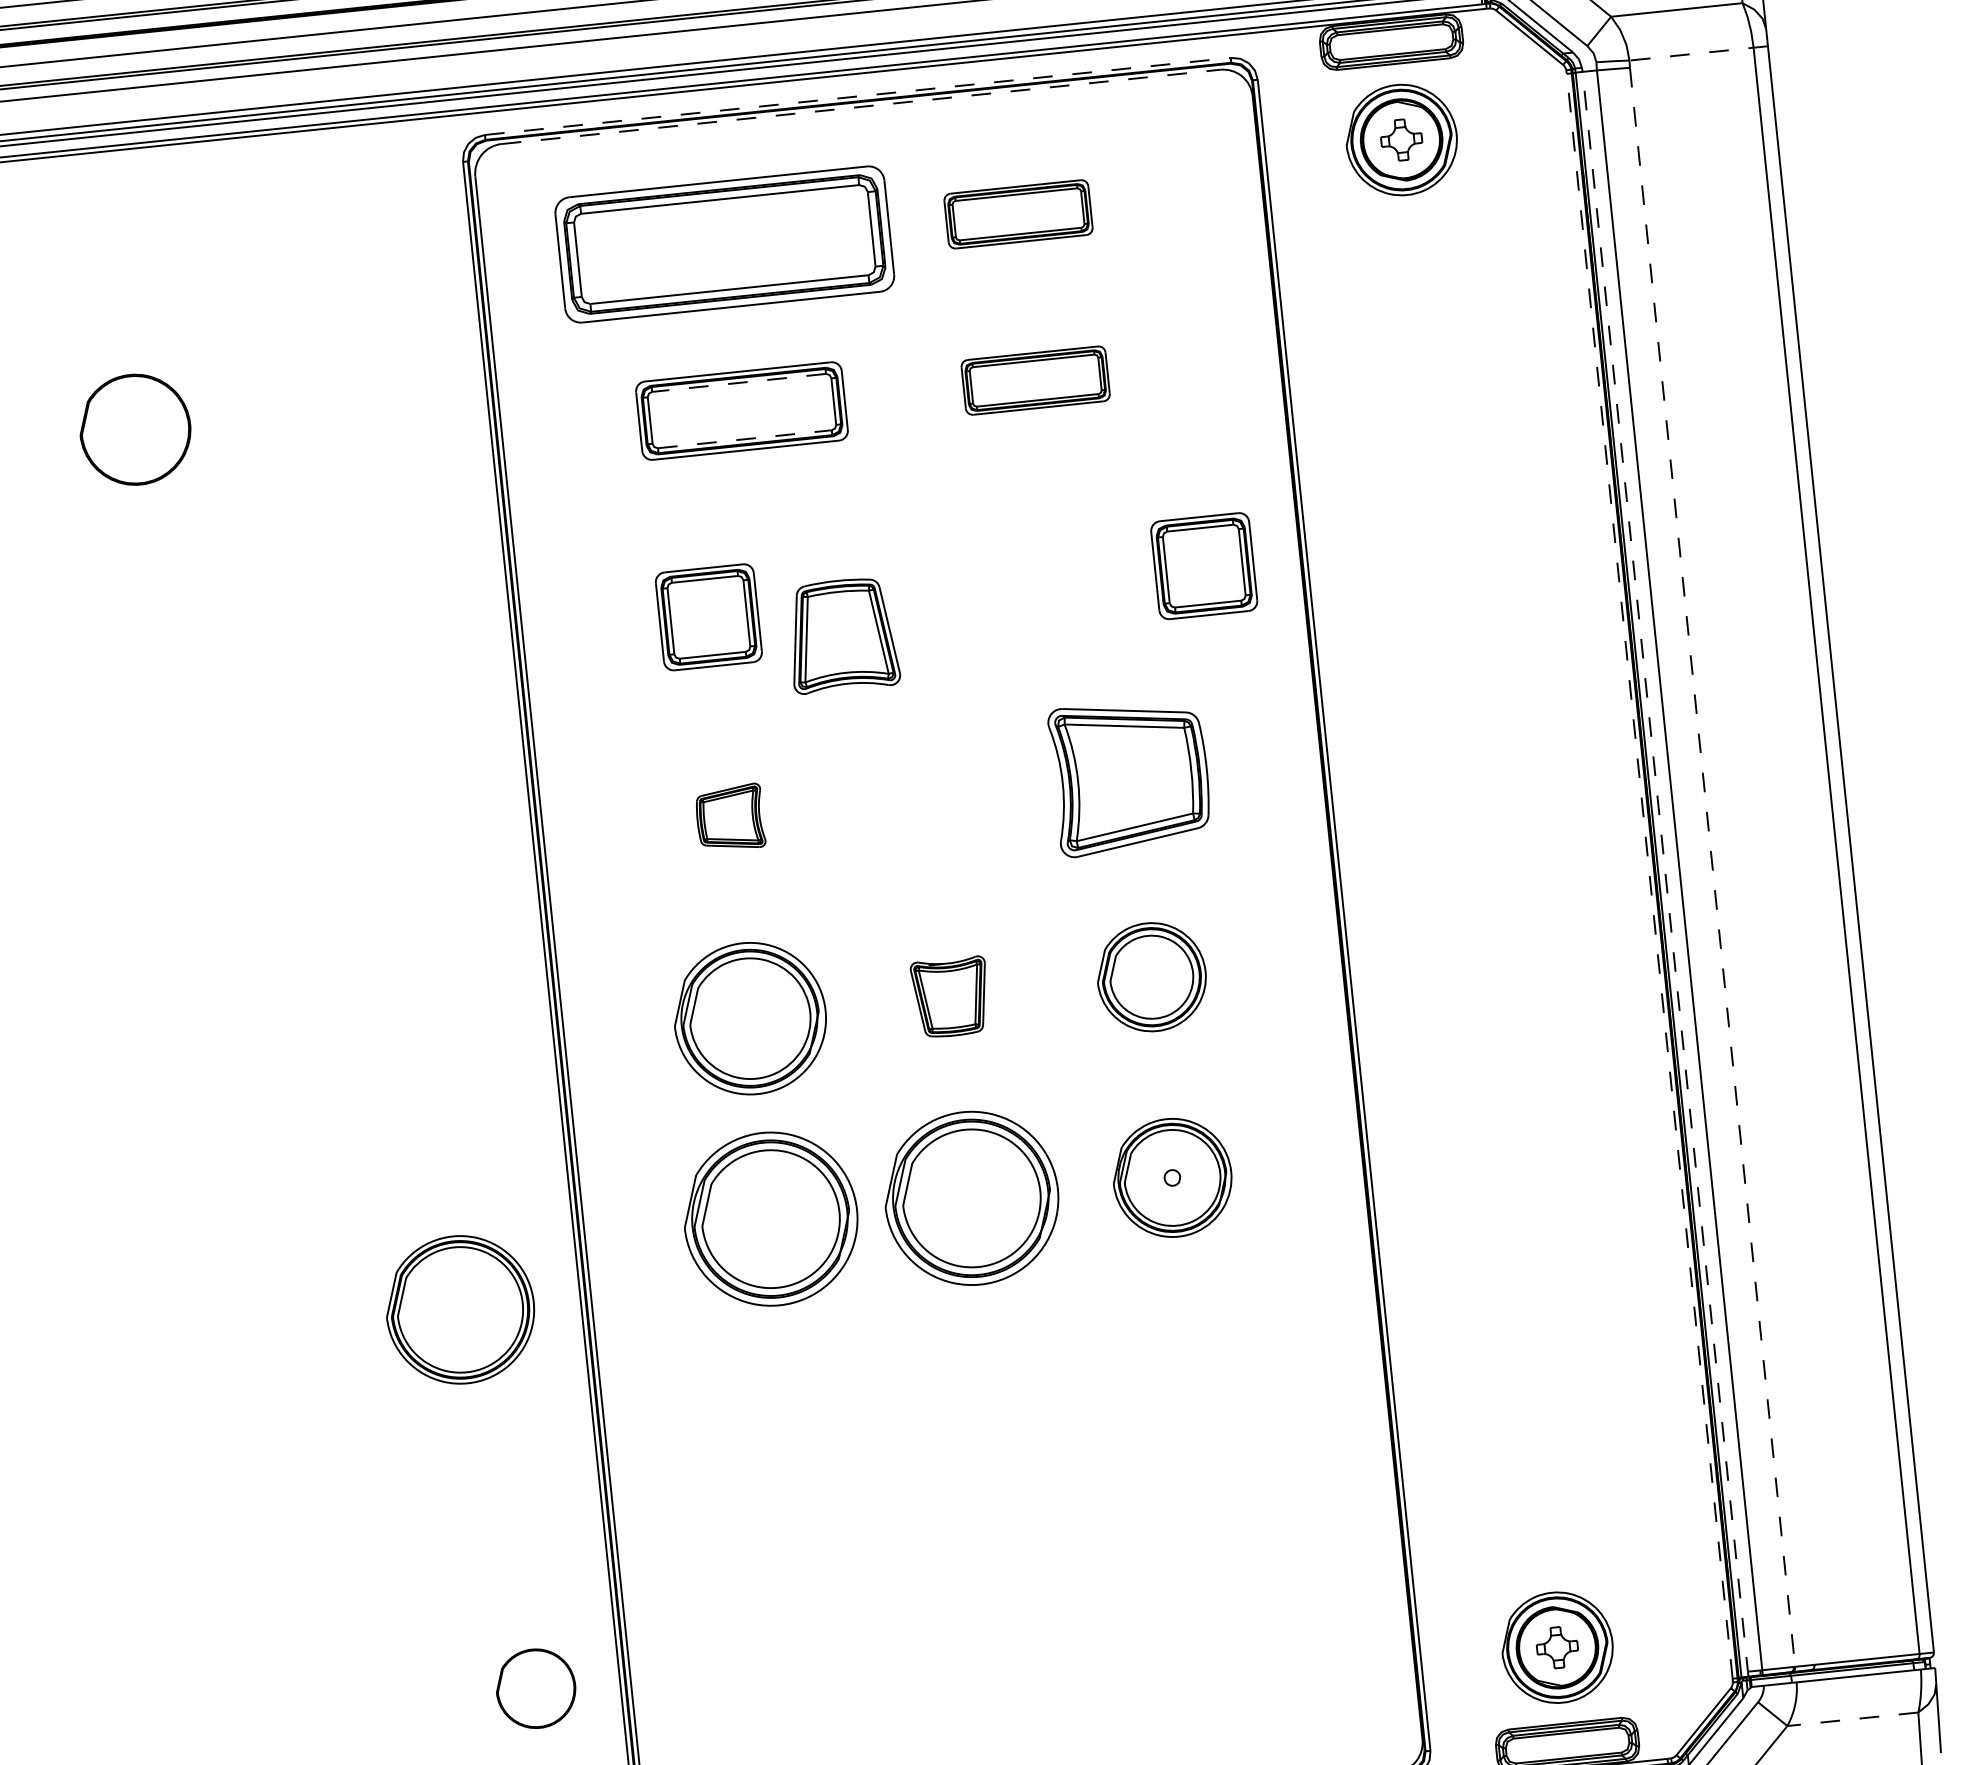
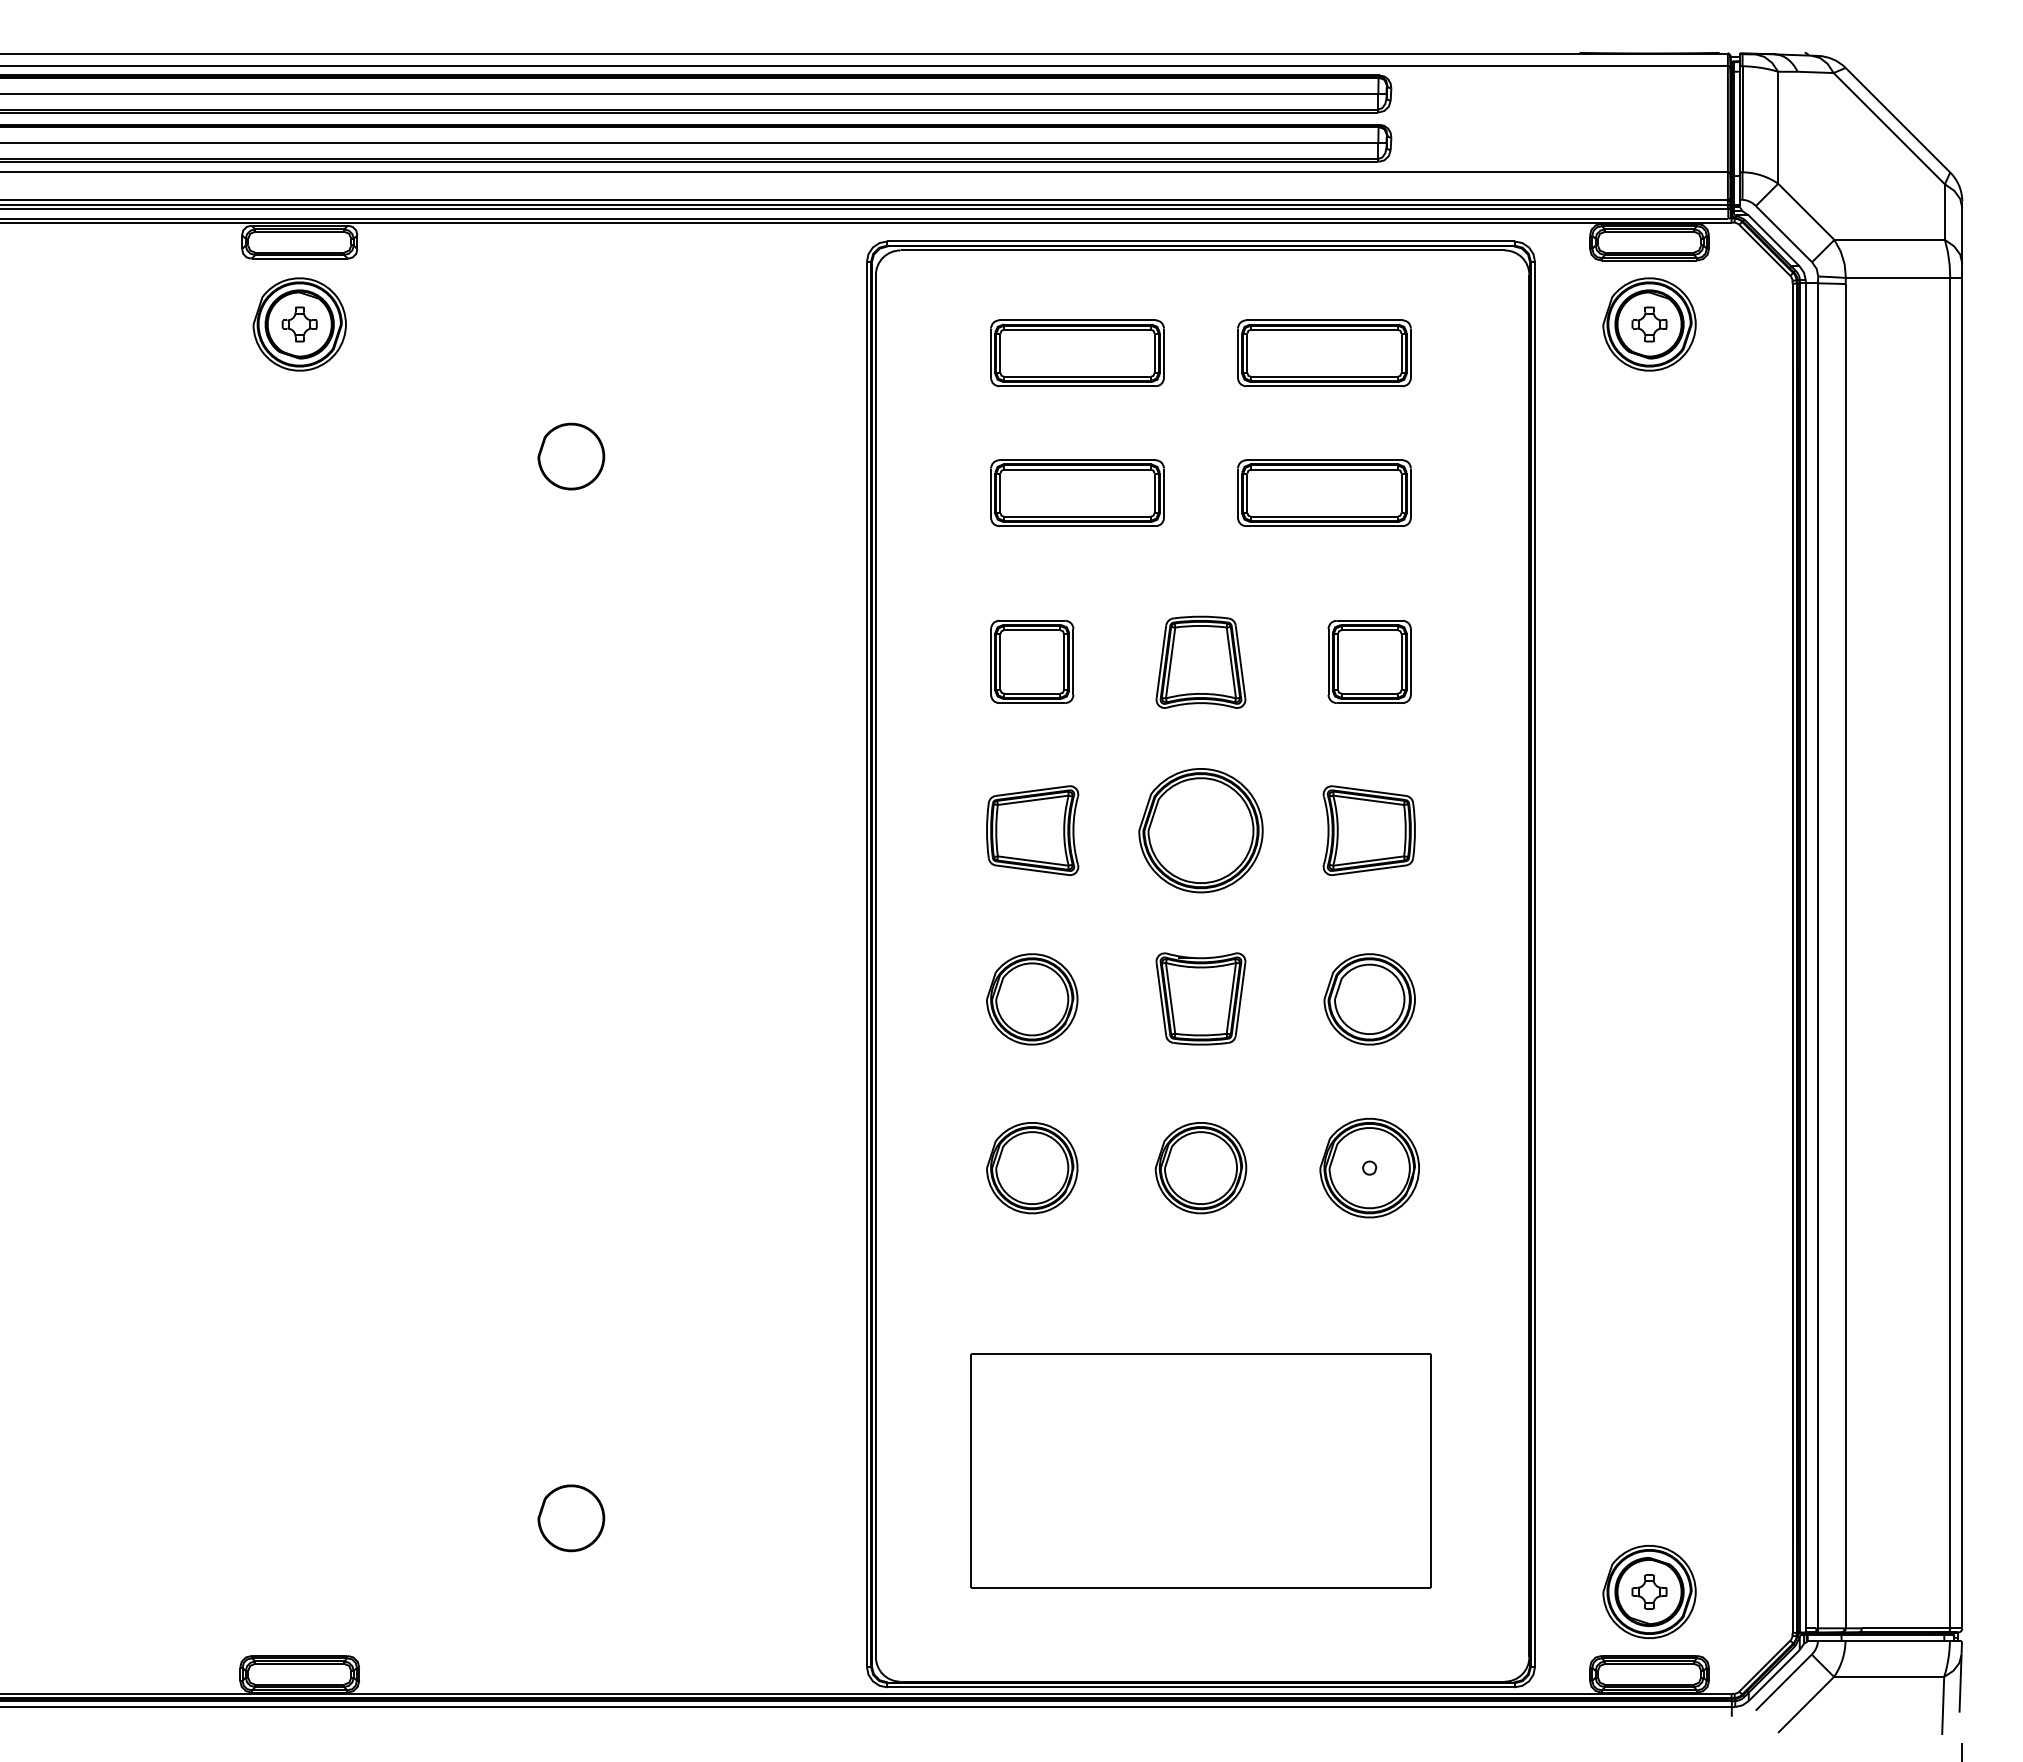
line: (1697, 52) -> (1903, 277), dashed -> solid
line: (857, 96) -> (1200, 241), dashed -> solid
line: (862, 106) -> (1203, 250), dashed -> solid
part: (1018, 214) -> (1324, 353), size x1.43
part: (724, 244) -> (1077, 353), size x0.62
part: (1035, 379) -> (1324, 492), size x1.43
line: (739, 382) -> (1077, 469), dashed -> solid
part: (135, 429) -> (571, 456), size x0.71
line: (746, 438) -> (1078, 516), dashed -> solid
part: (1203, 565) -> (1369, 661), moved
part: (841, 634) -> (1200, 661), moved
part: (1129, 776) -> (1368, 830), size x0.71
part: (729, 817) -> (1032, 830), size x1.67
line: (1712, 867) -> (1845, 956), dashed -> solid
line: (1664, 873) -> (1805, 957), dashed -> solid
line: (1649, 876) -> (1792, 958), dashed -> solid
part: (950, 996) -> (1200, 998), size x1.43
part: (750, 1018) -> (1032, 999), size x0.71
part: (971, 1199) -> (1200, 1168), size x0.62
part: (771, 1219) -> (1032, 1168), size x0.62
part: (459, 1309) -> (1200, 830), moved
part: (1008, 1558) -> (1200, 1470), added
part: (536, 1688) -> (571, 1518), moved
line: (1852, 1718) -> (1888, 1676), dashed -> solid

